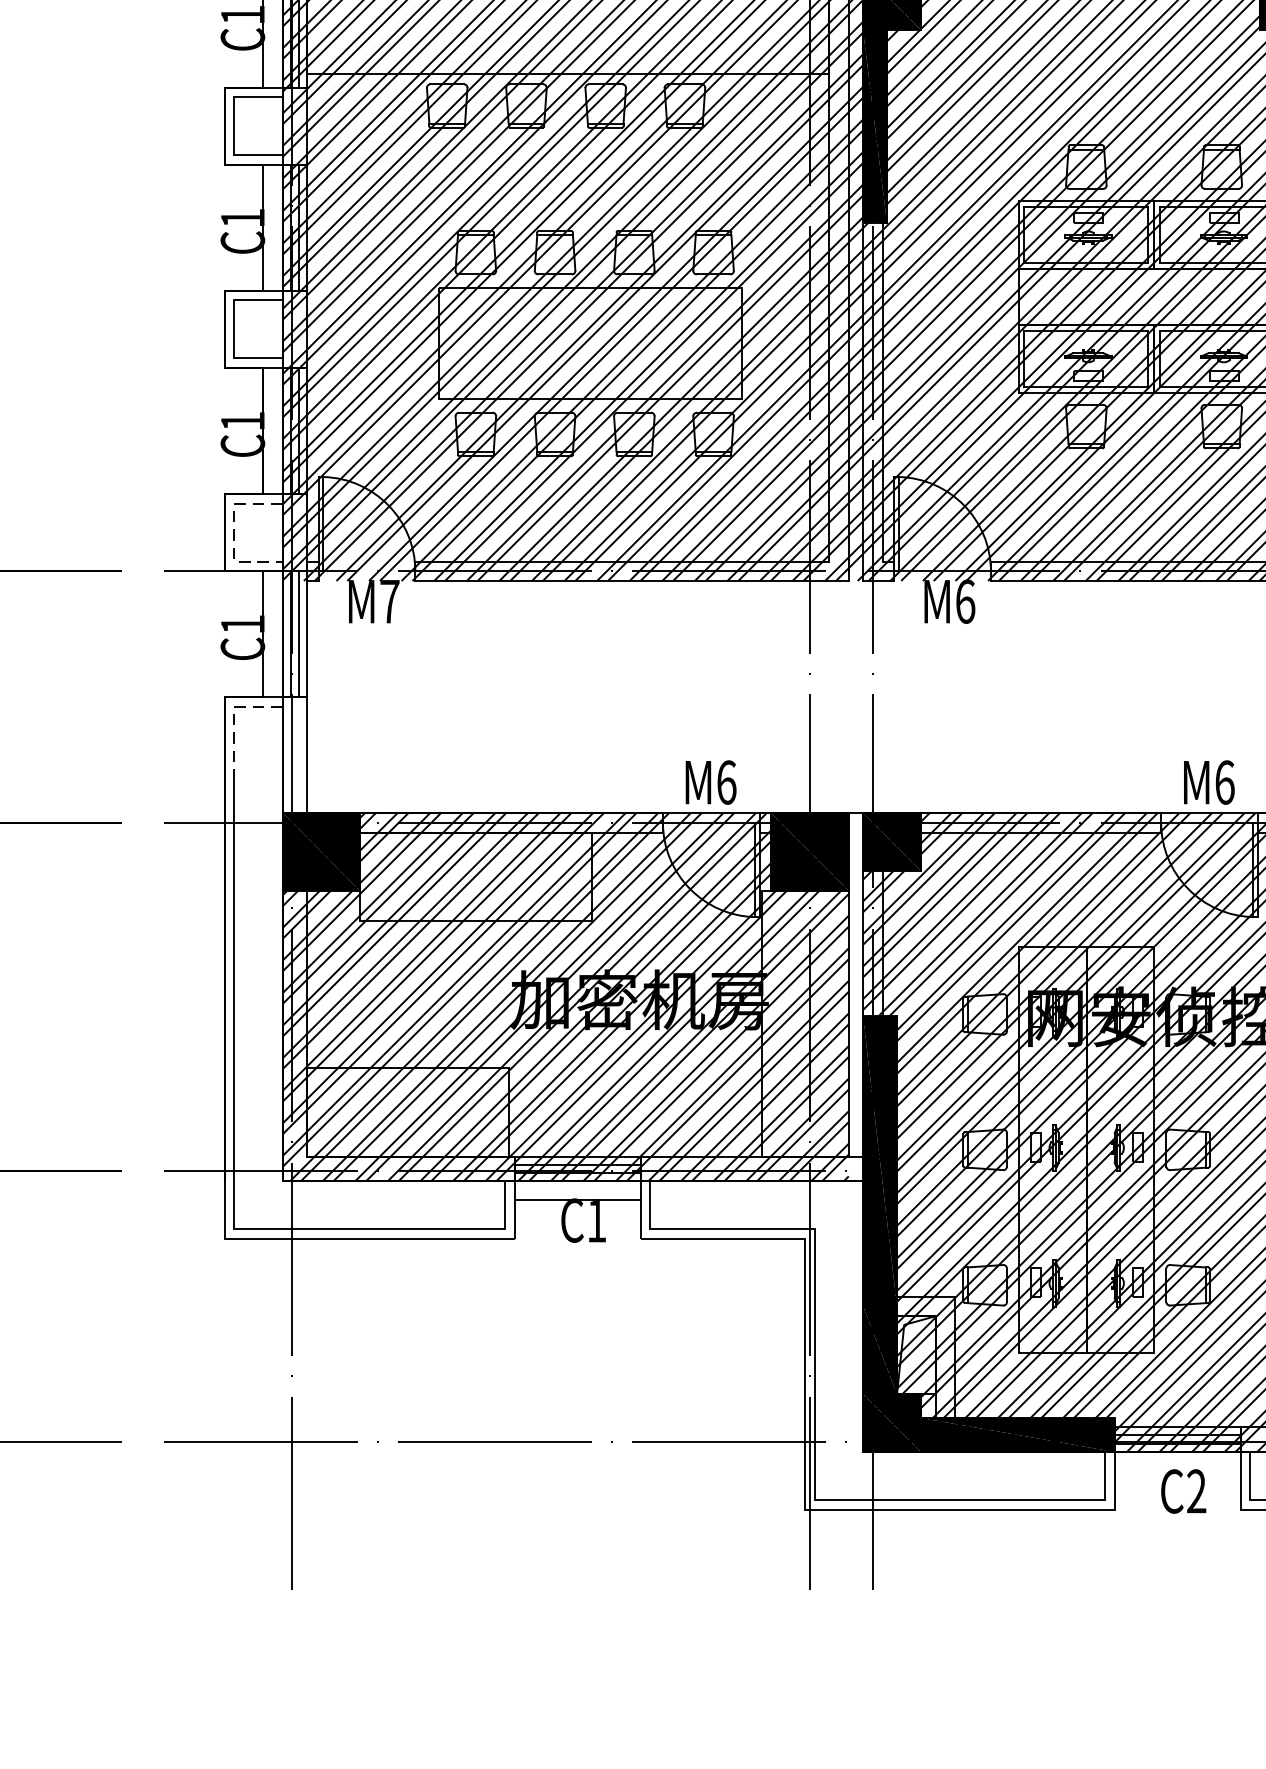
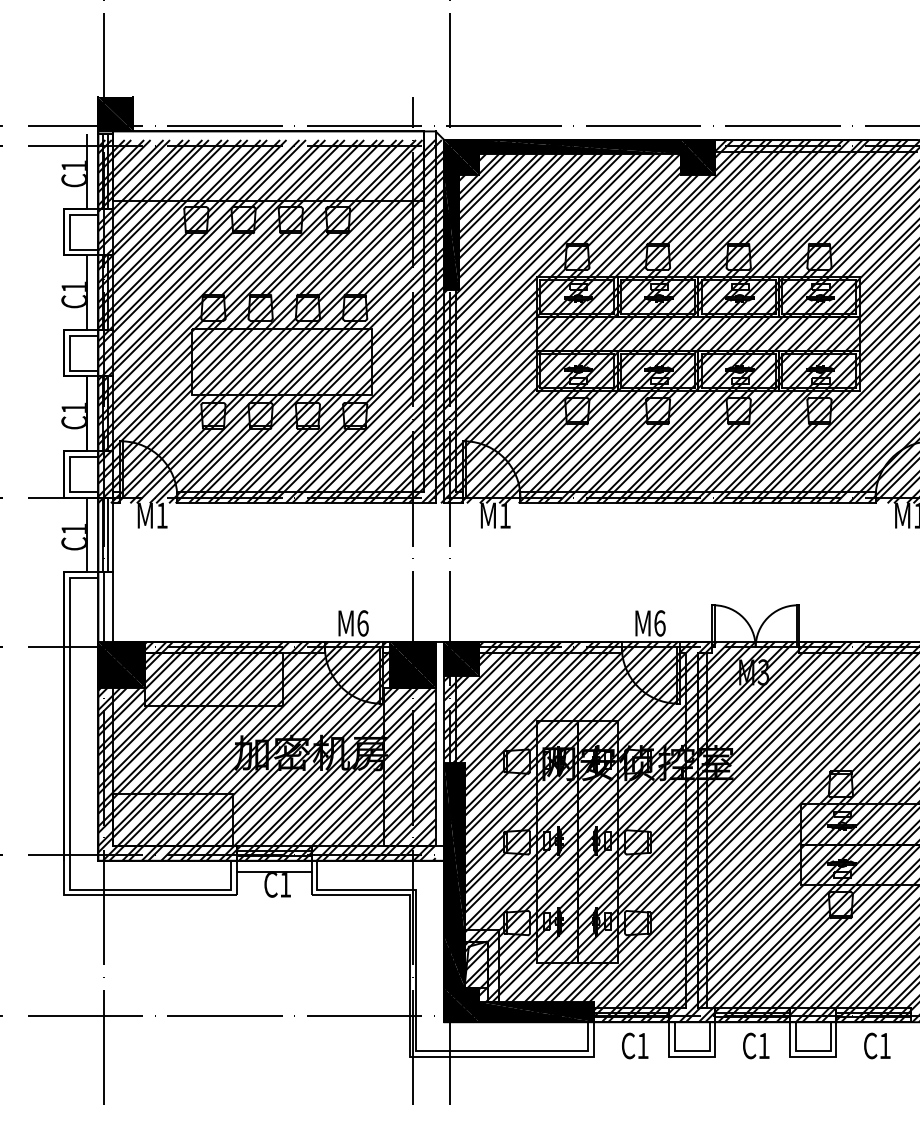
line: (234, 532) -> (69, 474), dashed -> solid
text: (388, 601) -> (161, 515), M7 -> M1
text: (965, 601) -> (505, 515), M6 -> M1
line: (234, 717) -> (69, 584), dashed -> solid
text: (1195, 1490) -> (642, 1045), C2 -> C1

